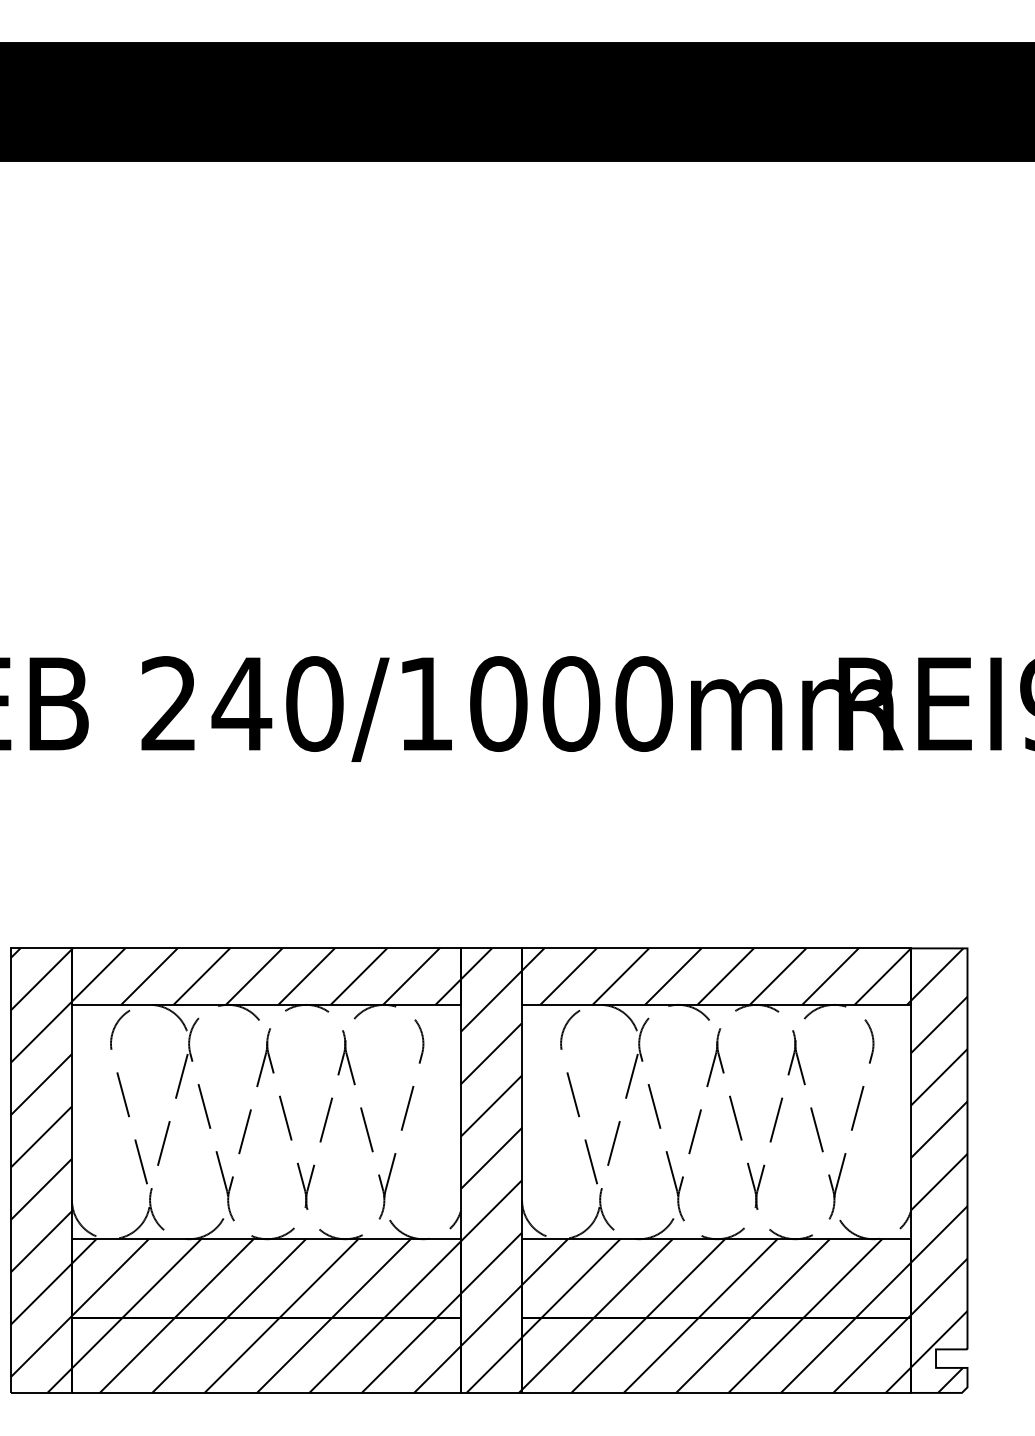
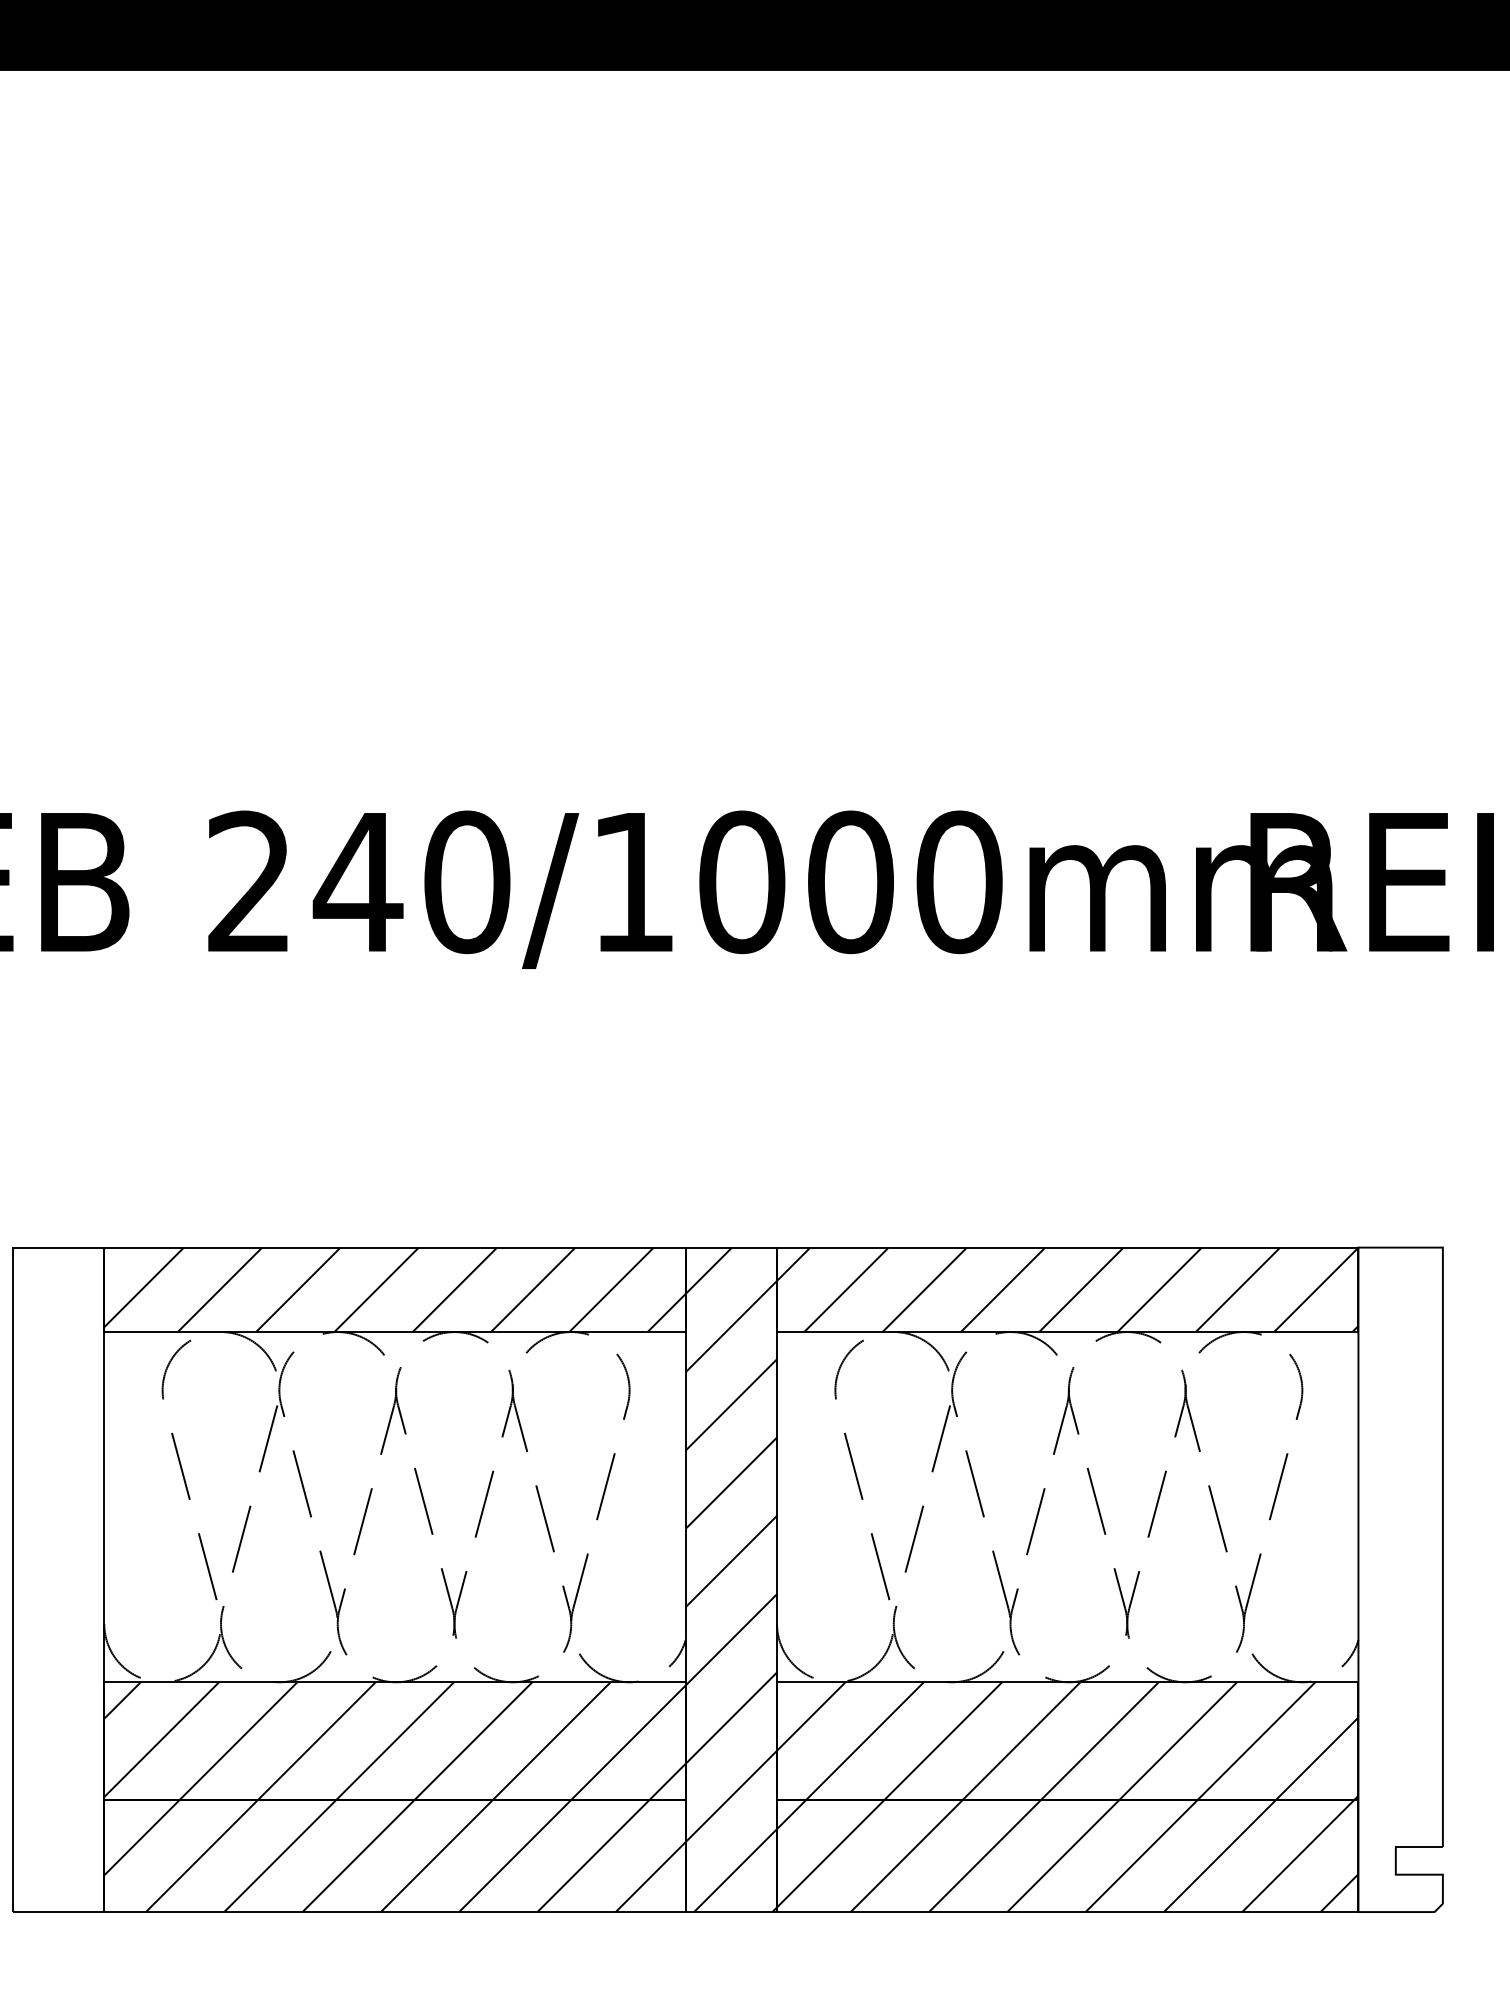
hatch: (40, 1170) -> (57, 1579), removed
hatch: (939, 1170) -> (1401, 1579), removed

